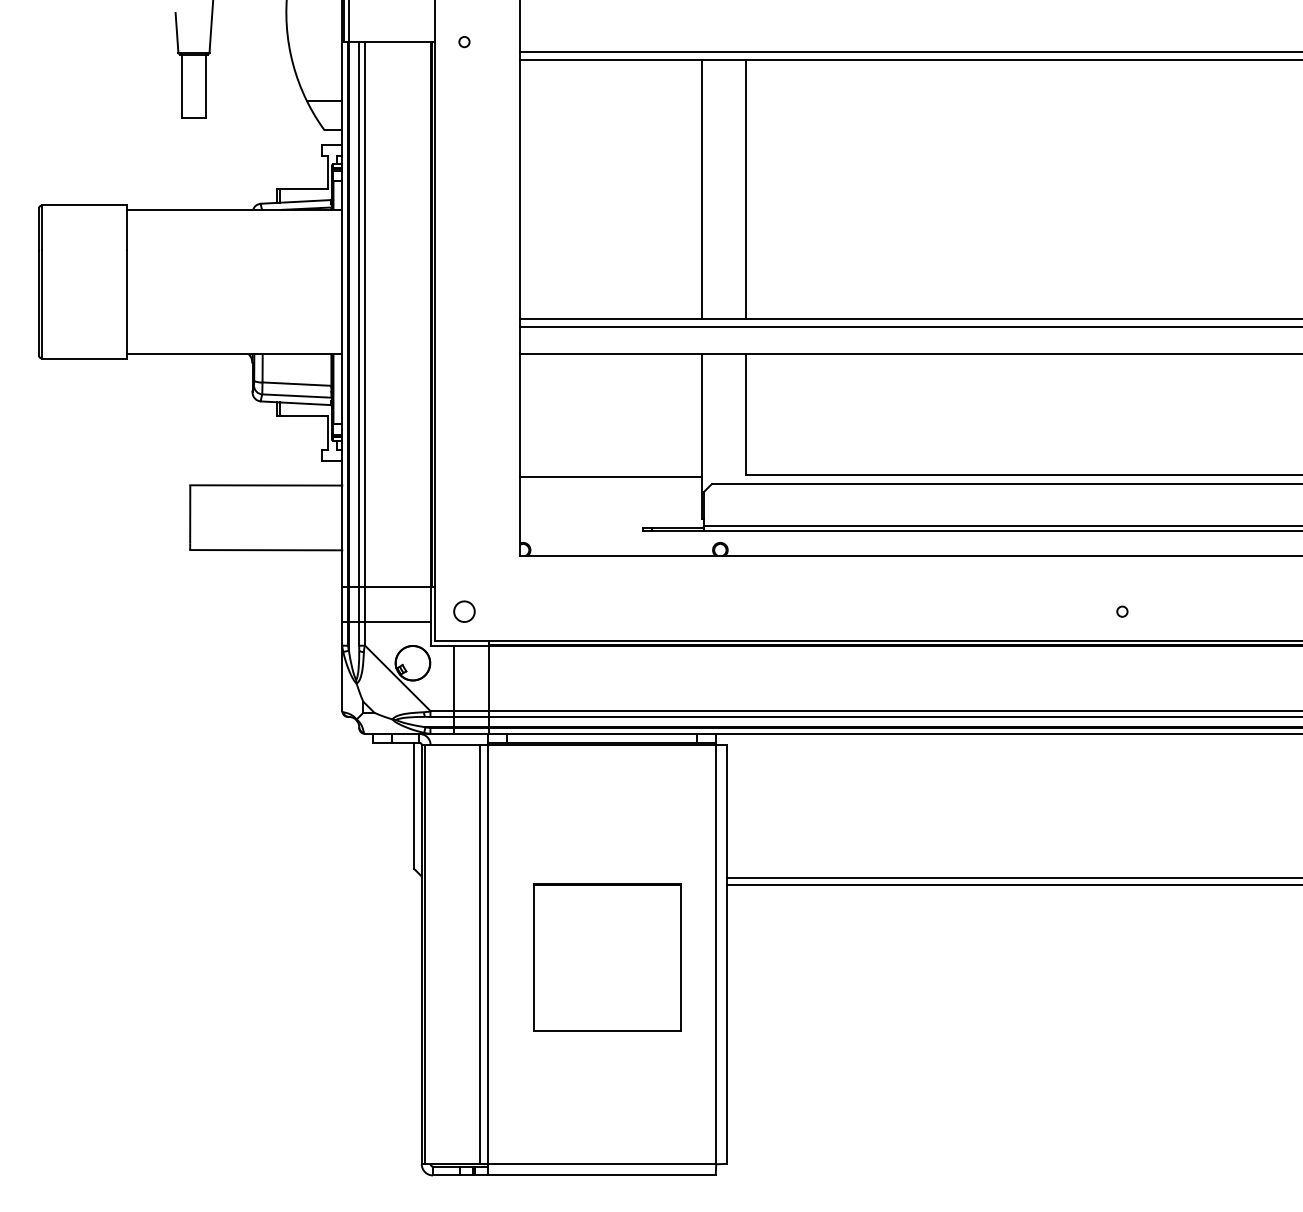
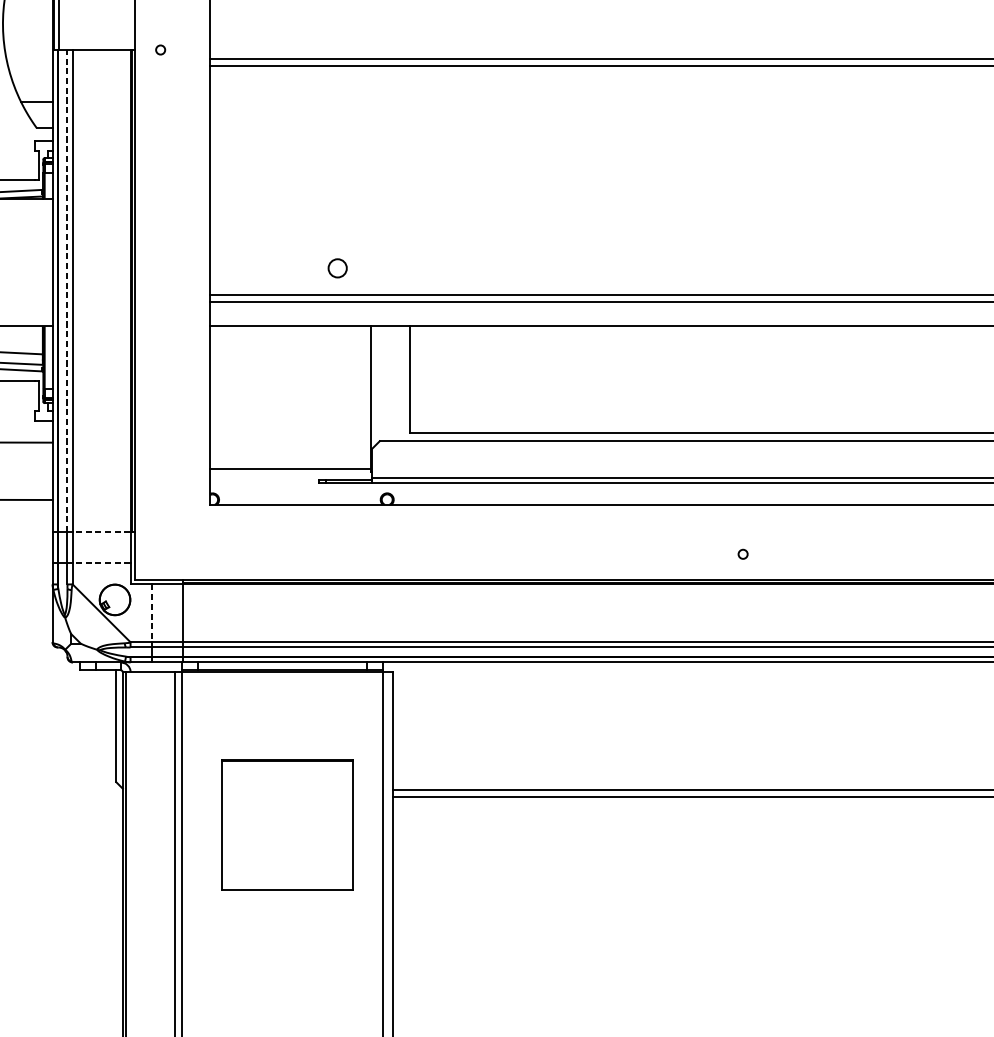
line: (702, 188) -> (371, 179), removed
line: (746, 188) -> (410, 179), removed
line: (359, 313) -> (67, 290), solid -> dashed
line: (611, 477) -> (290, 469), moved
line: (397, 586) -> (101, 532), solid -> dashed
circle: (464, 611) -> (337, 268), moved
line: (397, 622) -> (101, 563), solid -> dashed
line: (454, 678) -> (151, 613), solid -> dashed
part: (607, 957) -> (287, 825), moved

